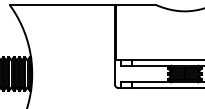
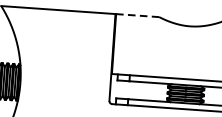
line: (135, 4) -> (137, 15), solid -> dashed

